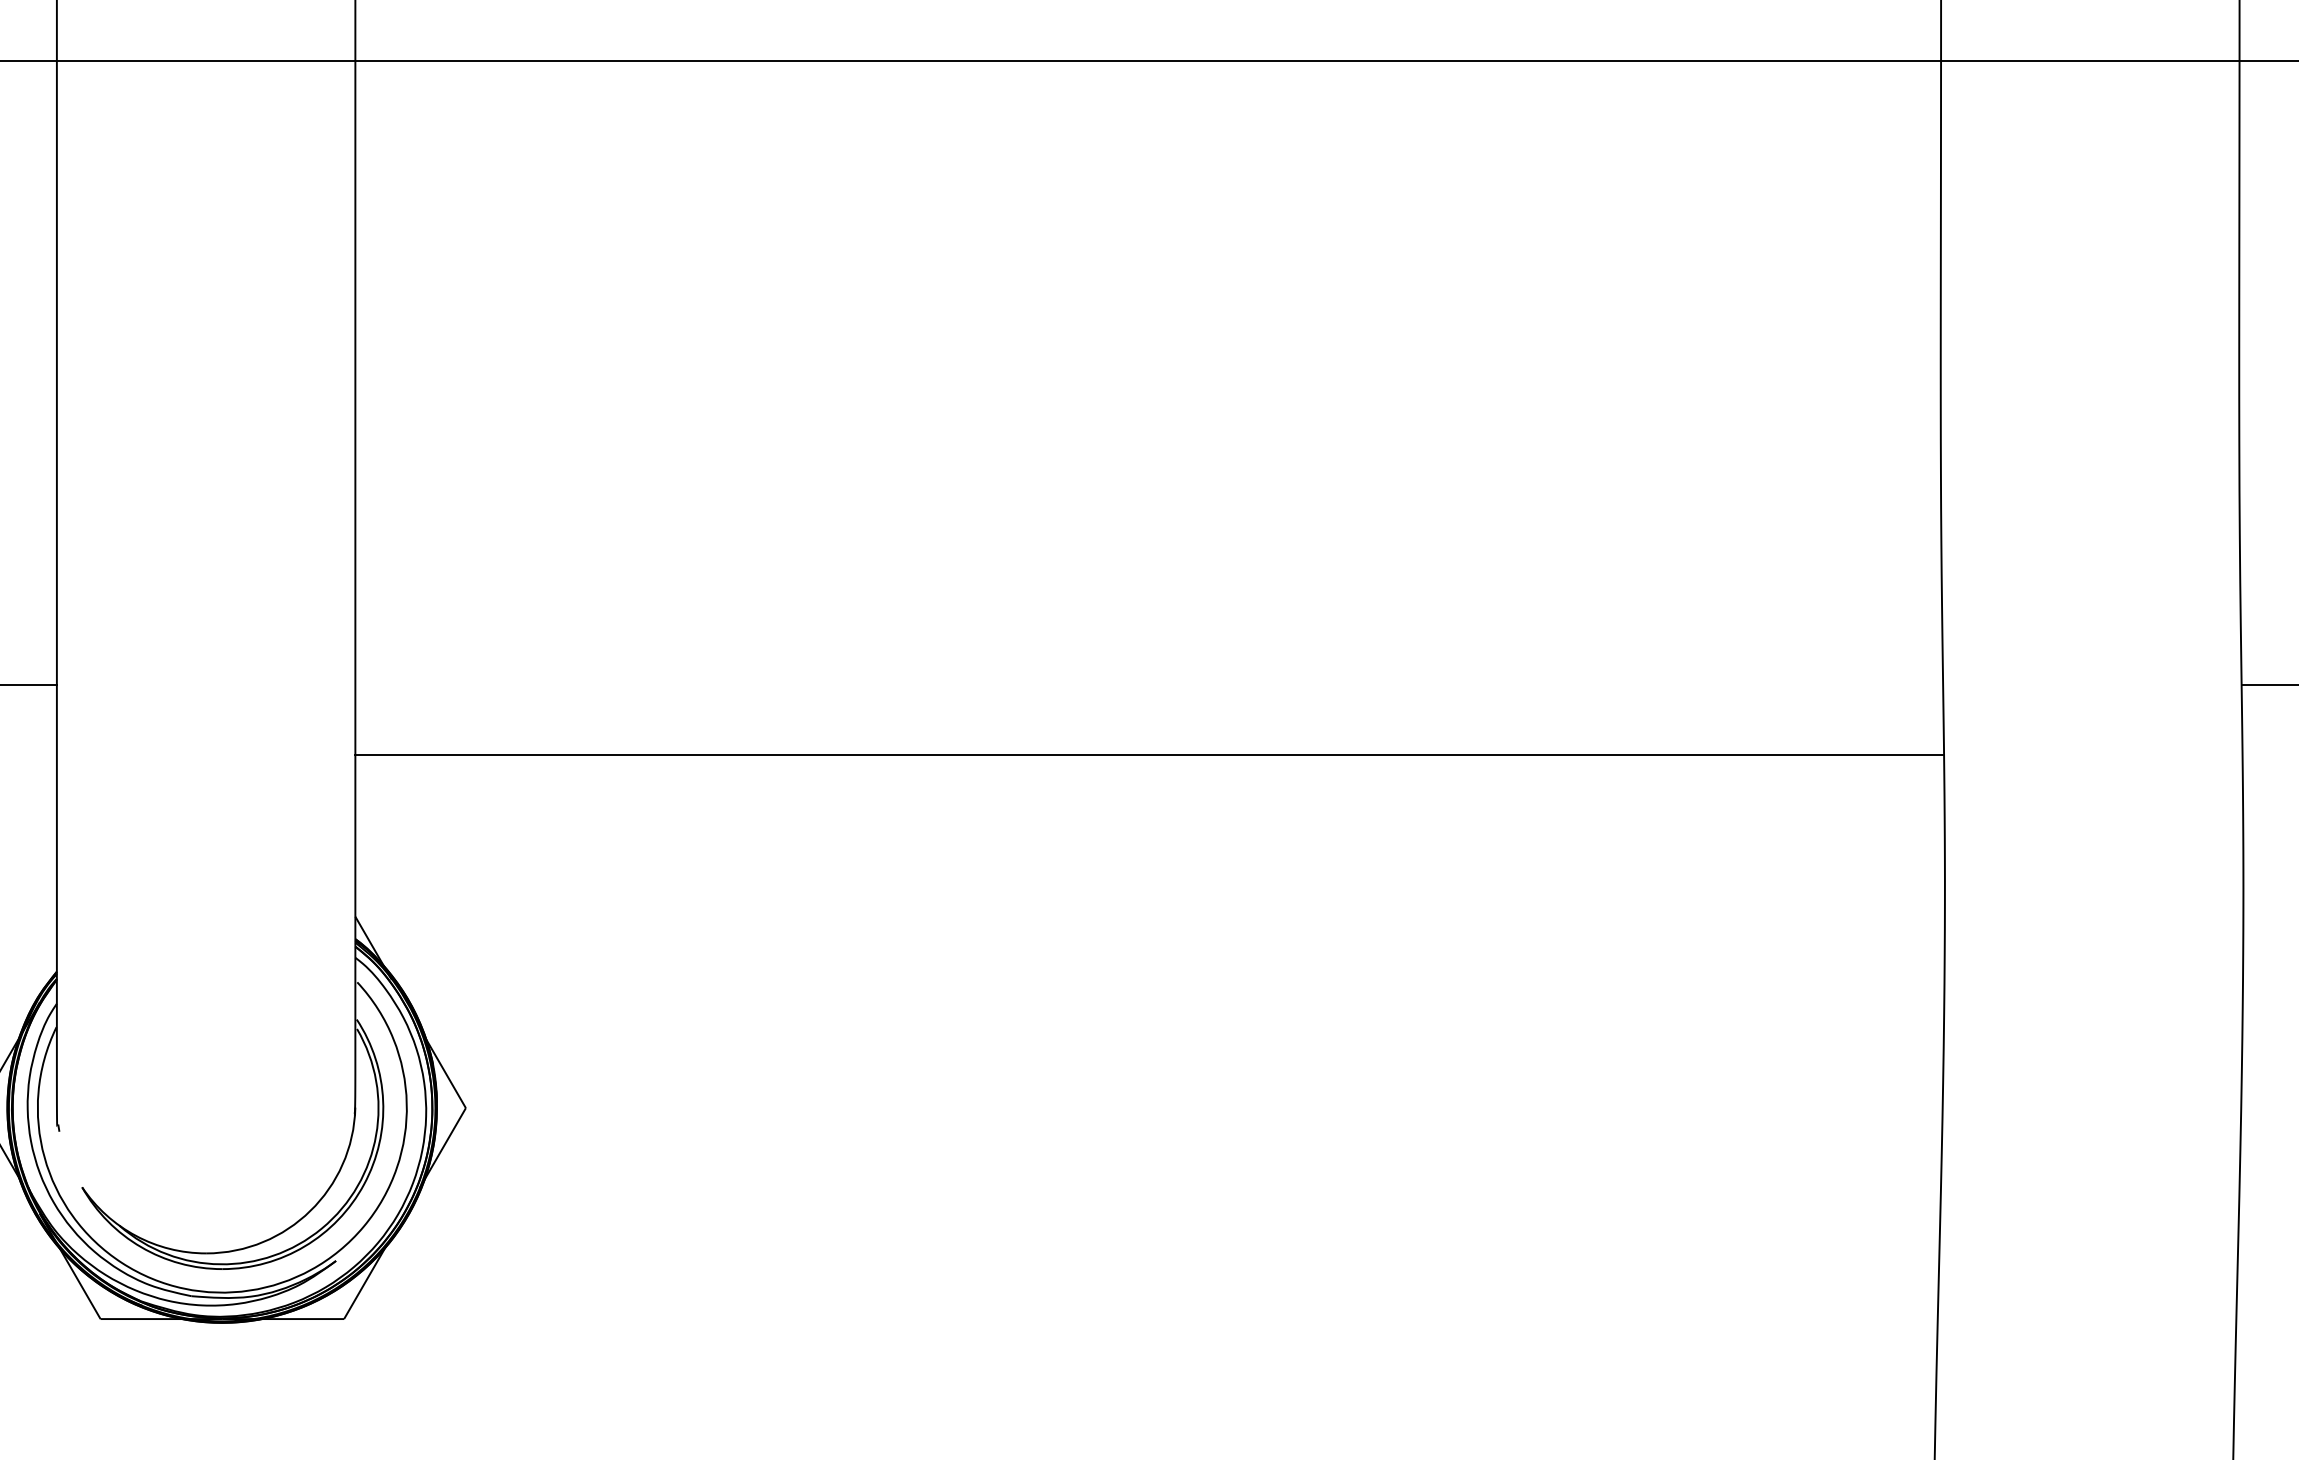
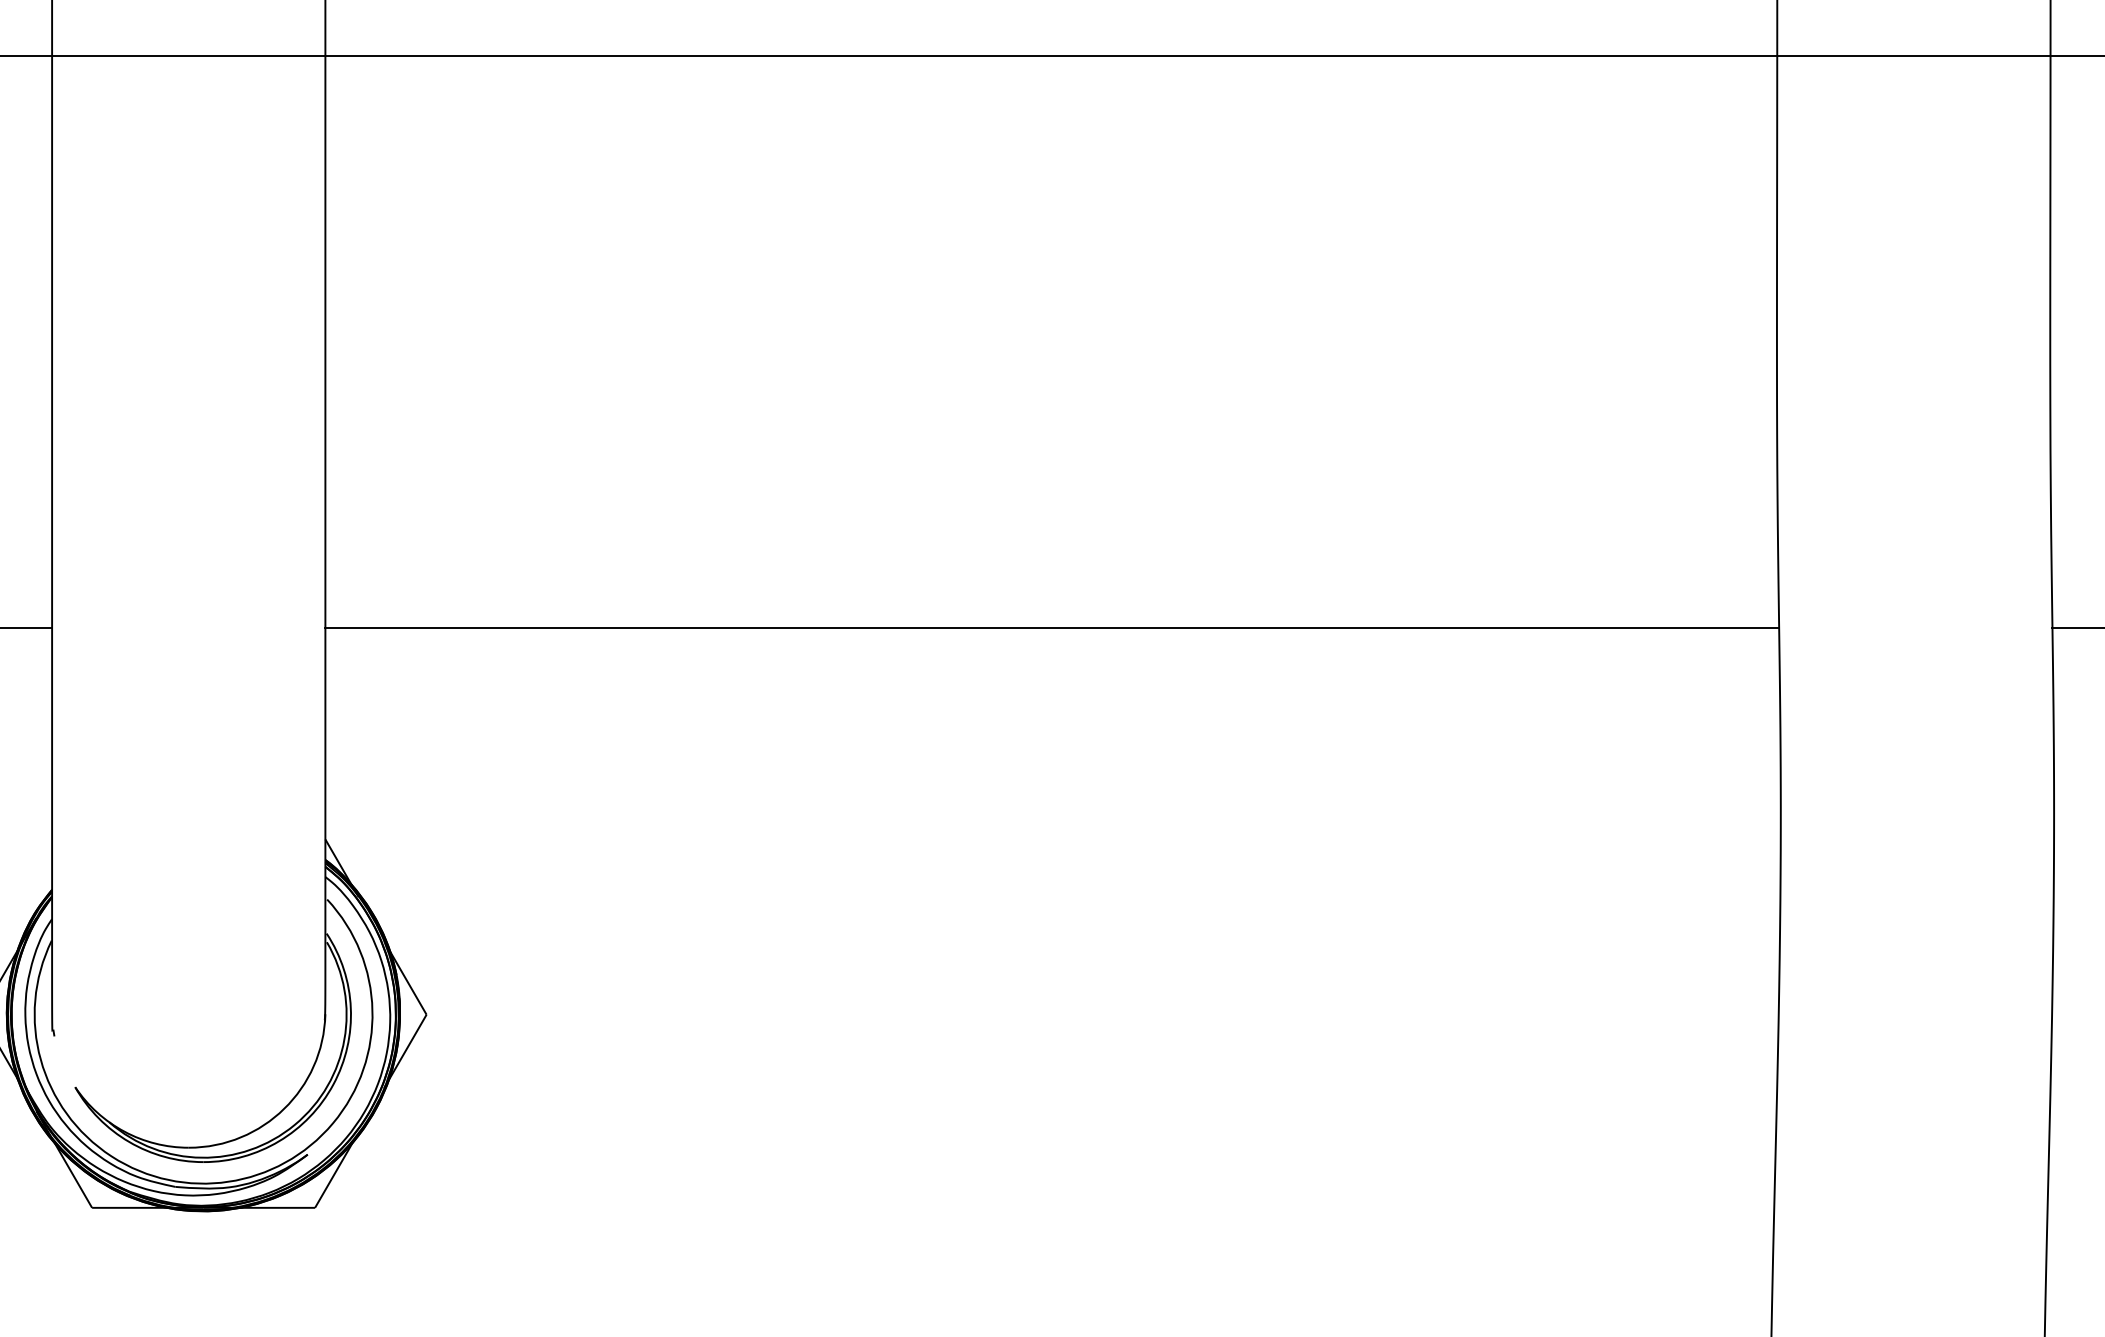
line: (1149, 755) -> (1052, 627), moved

